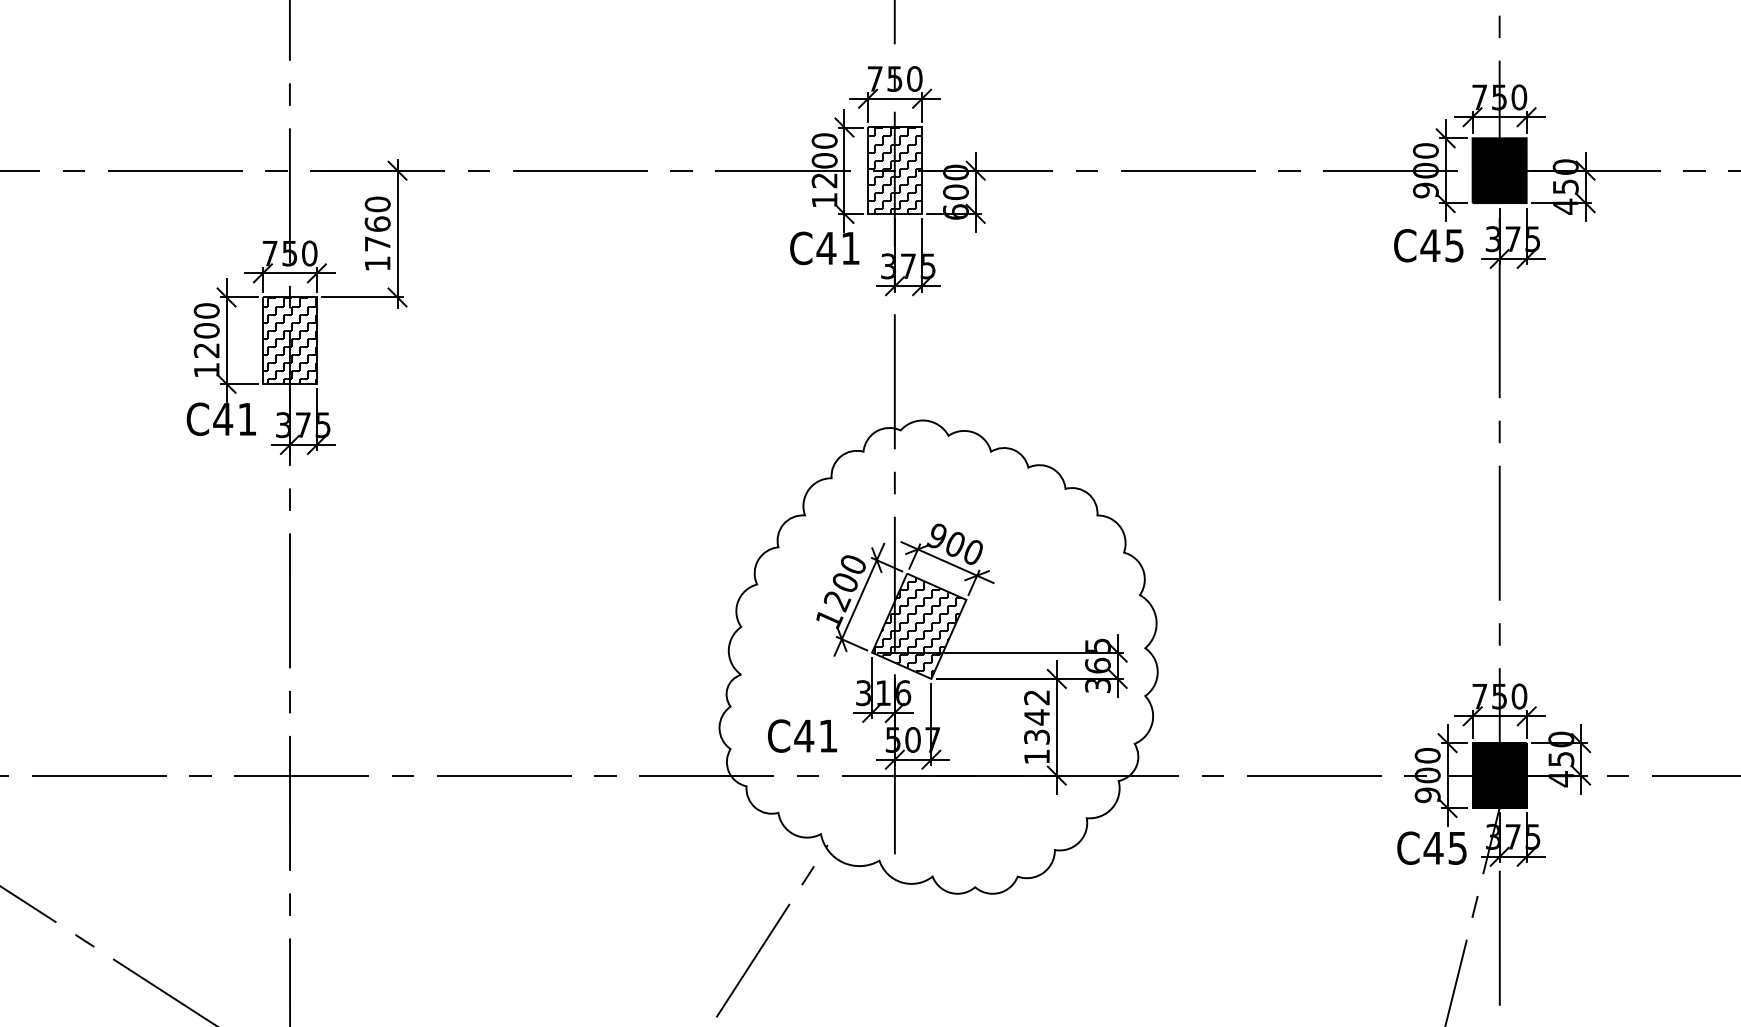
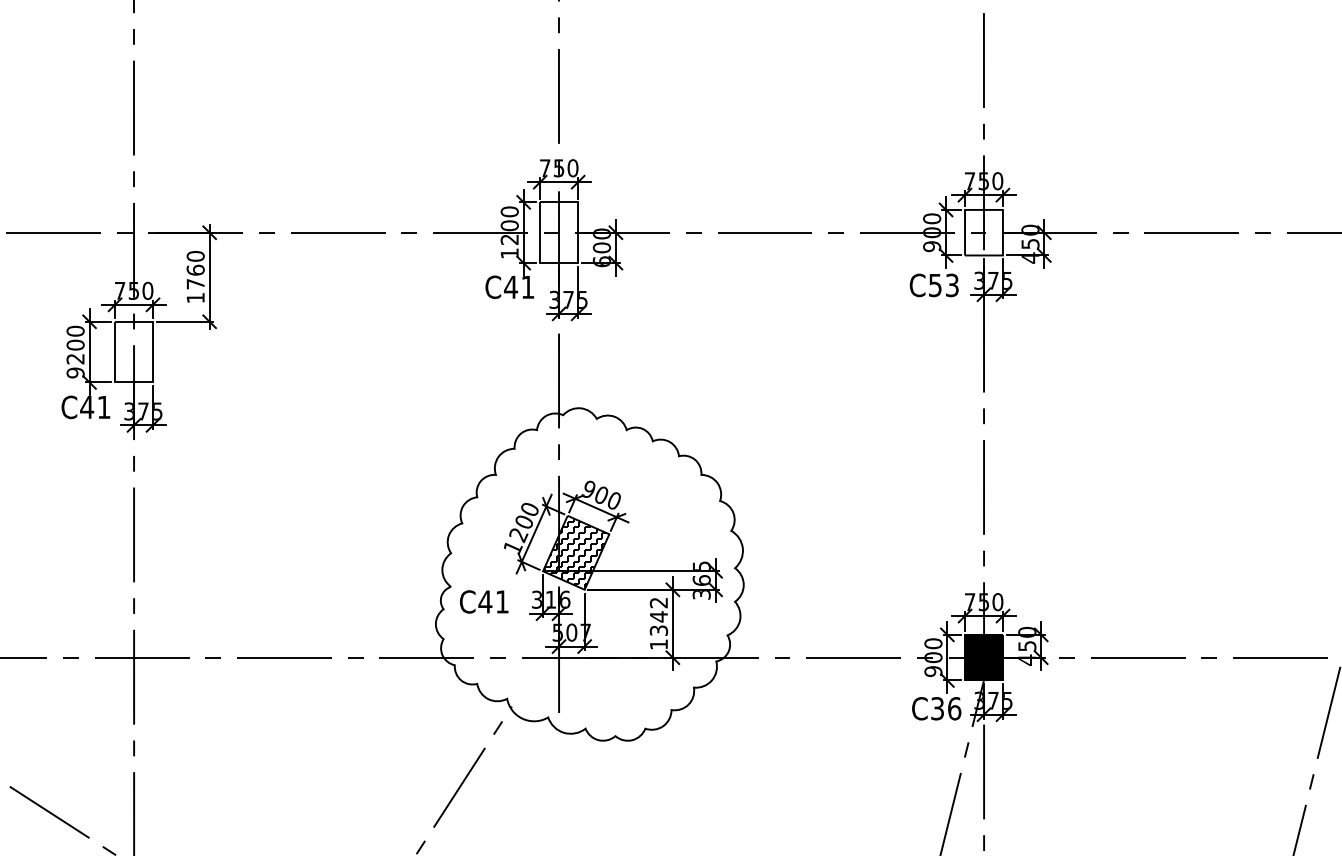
hatch: (895, 170) -> (559, 232), removed
fill: (1498, 170) -> (983, 232), removed
text: (1442, 245) -> (943, 285), C45 -> C53
hatch: (290, 339) -> (134, 351), removed
text: (206, 369) -> (75, 372), 1200 -> 9200
text: (802, 735) -> (484, 601), moved
text: (1444, 847) -> (945, 708), C45 -> C36

